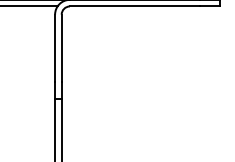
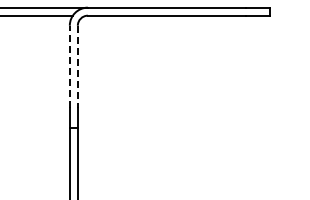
line: (54, 48) -> (69, 66), solid -> dashed
line: (61, 49) -> (77, 67), solid -> dashed

